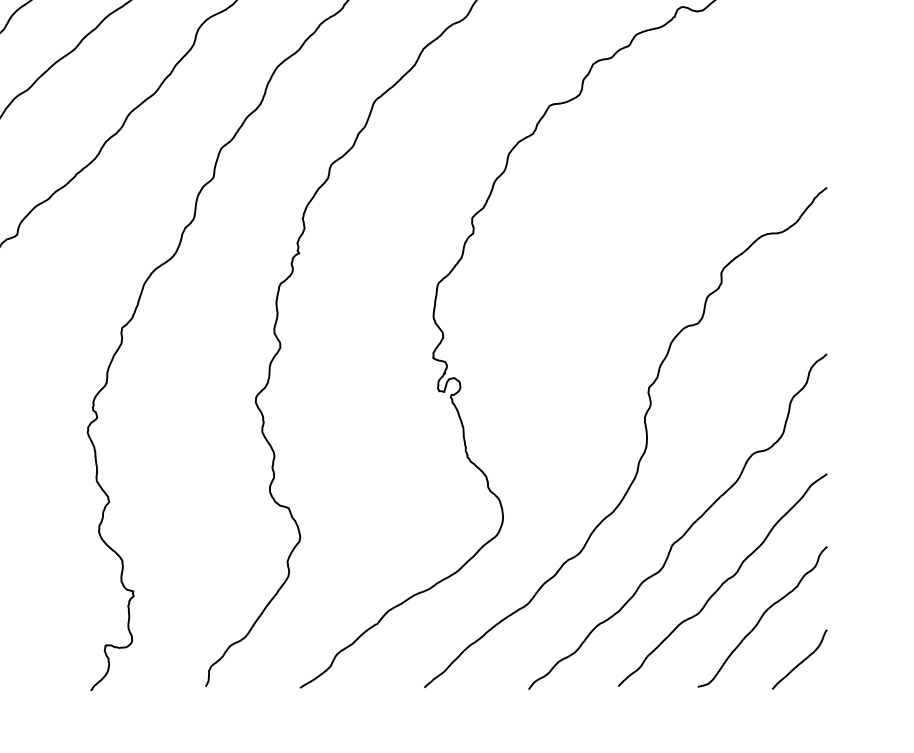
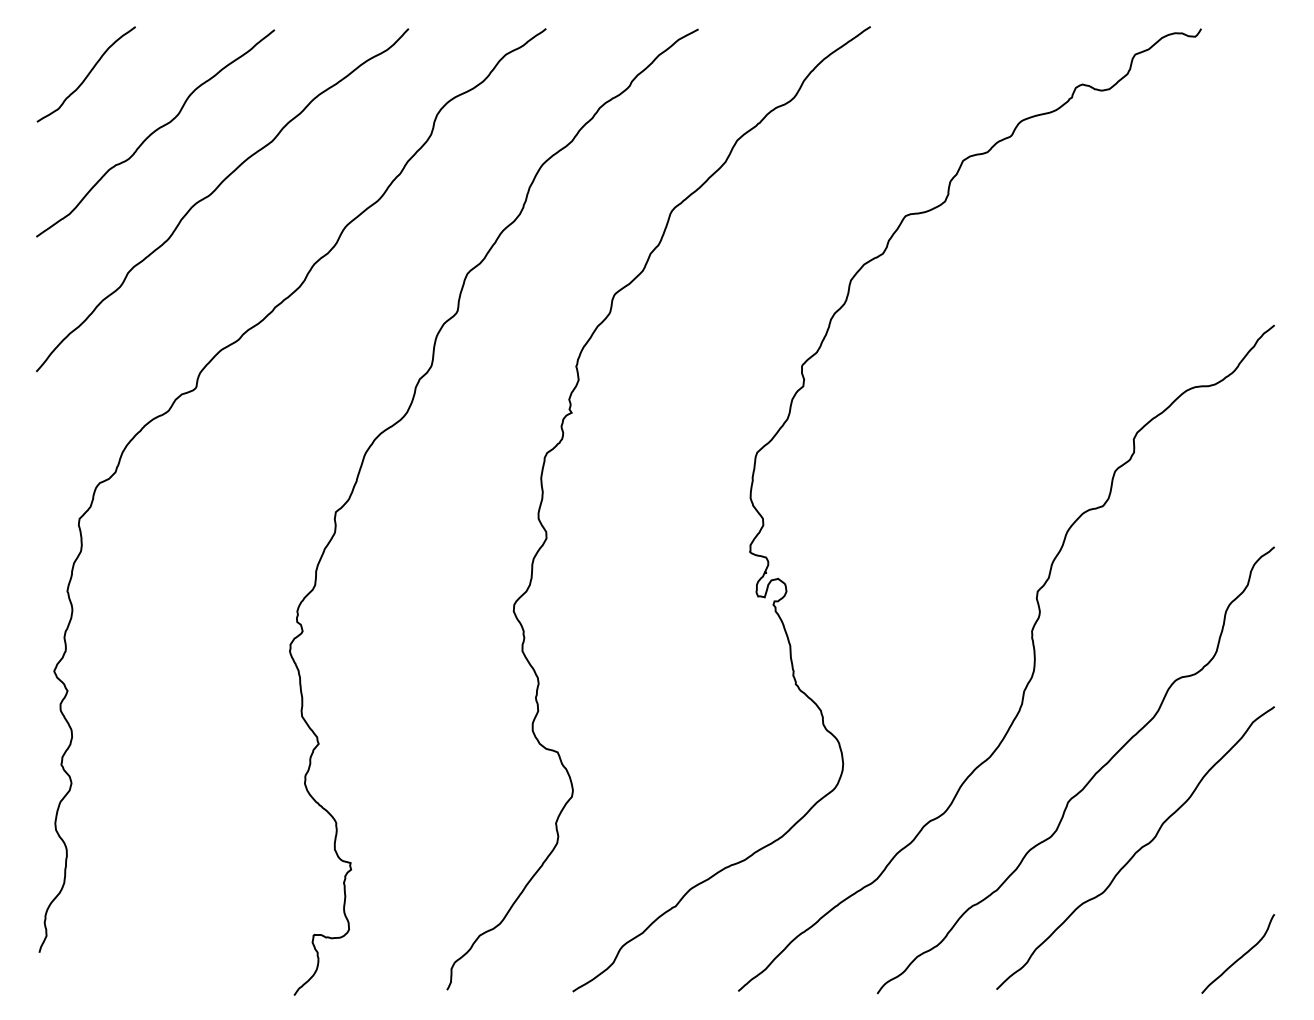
curve: (762, 616) -> (1188, 896), removed

